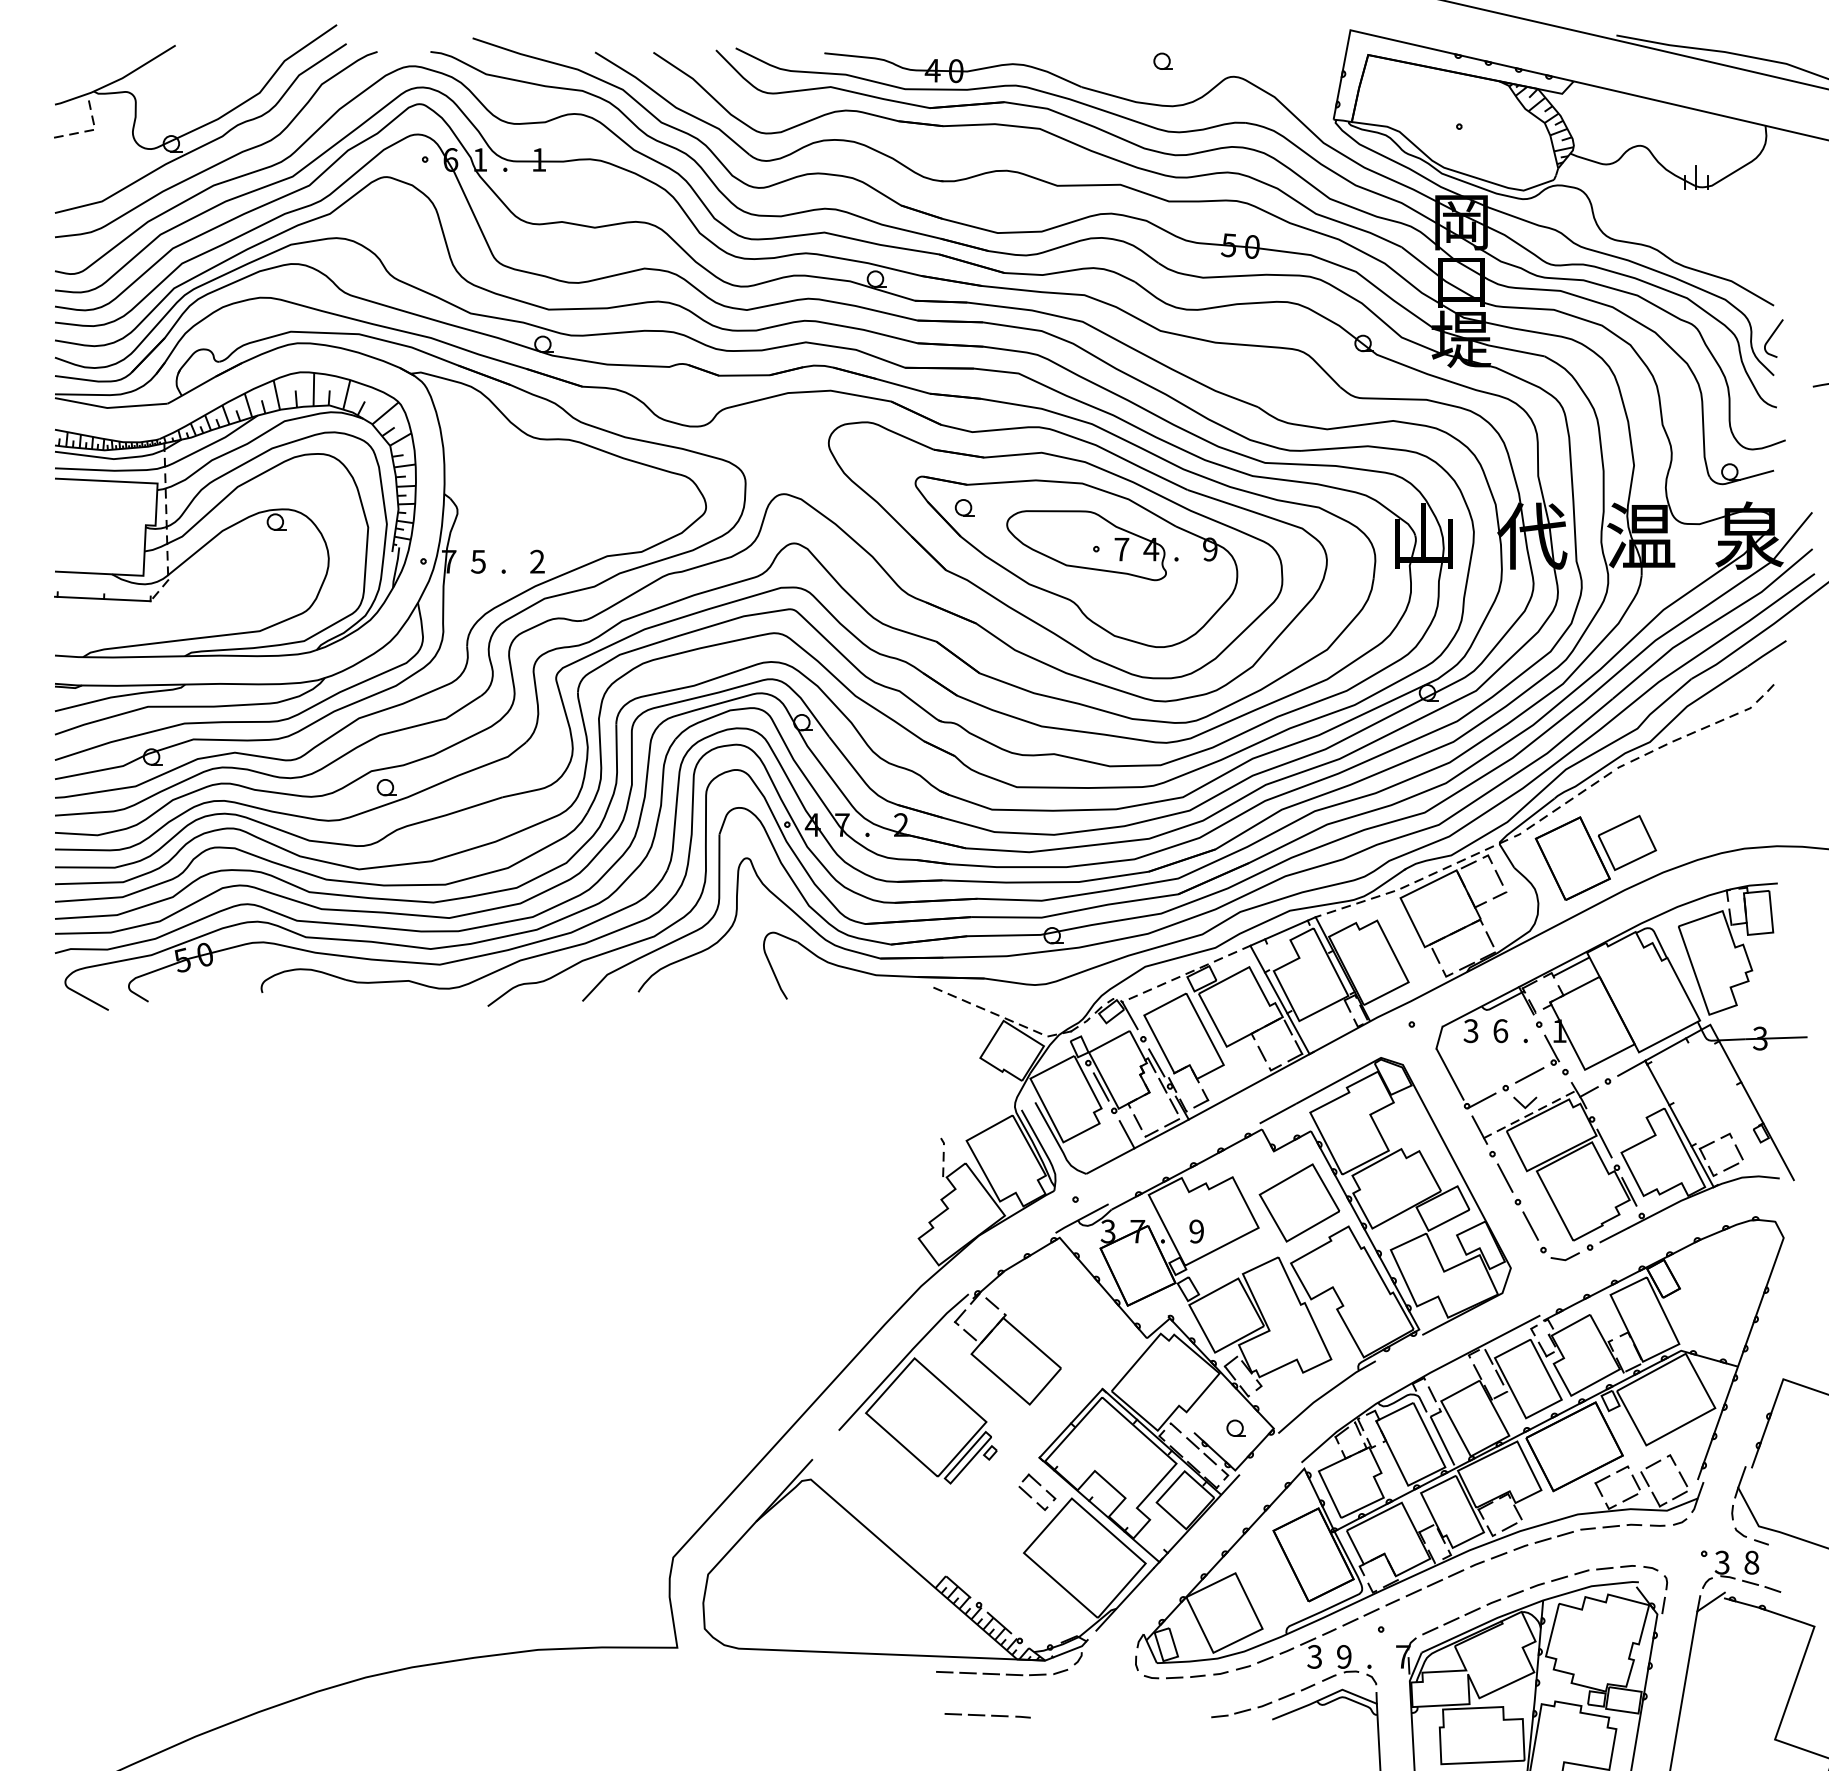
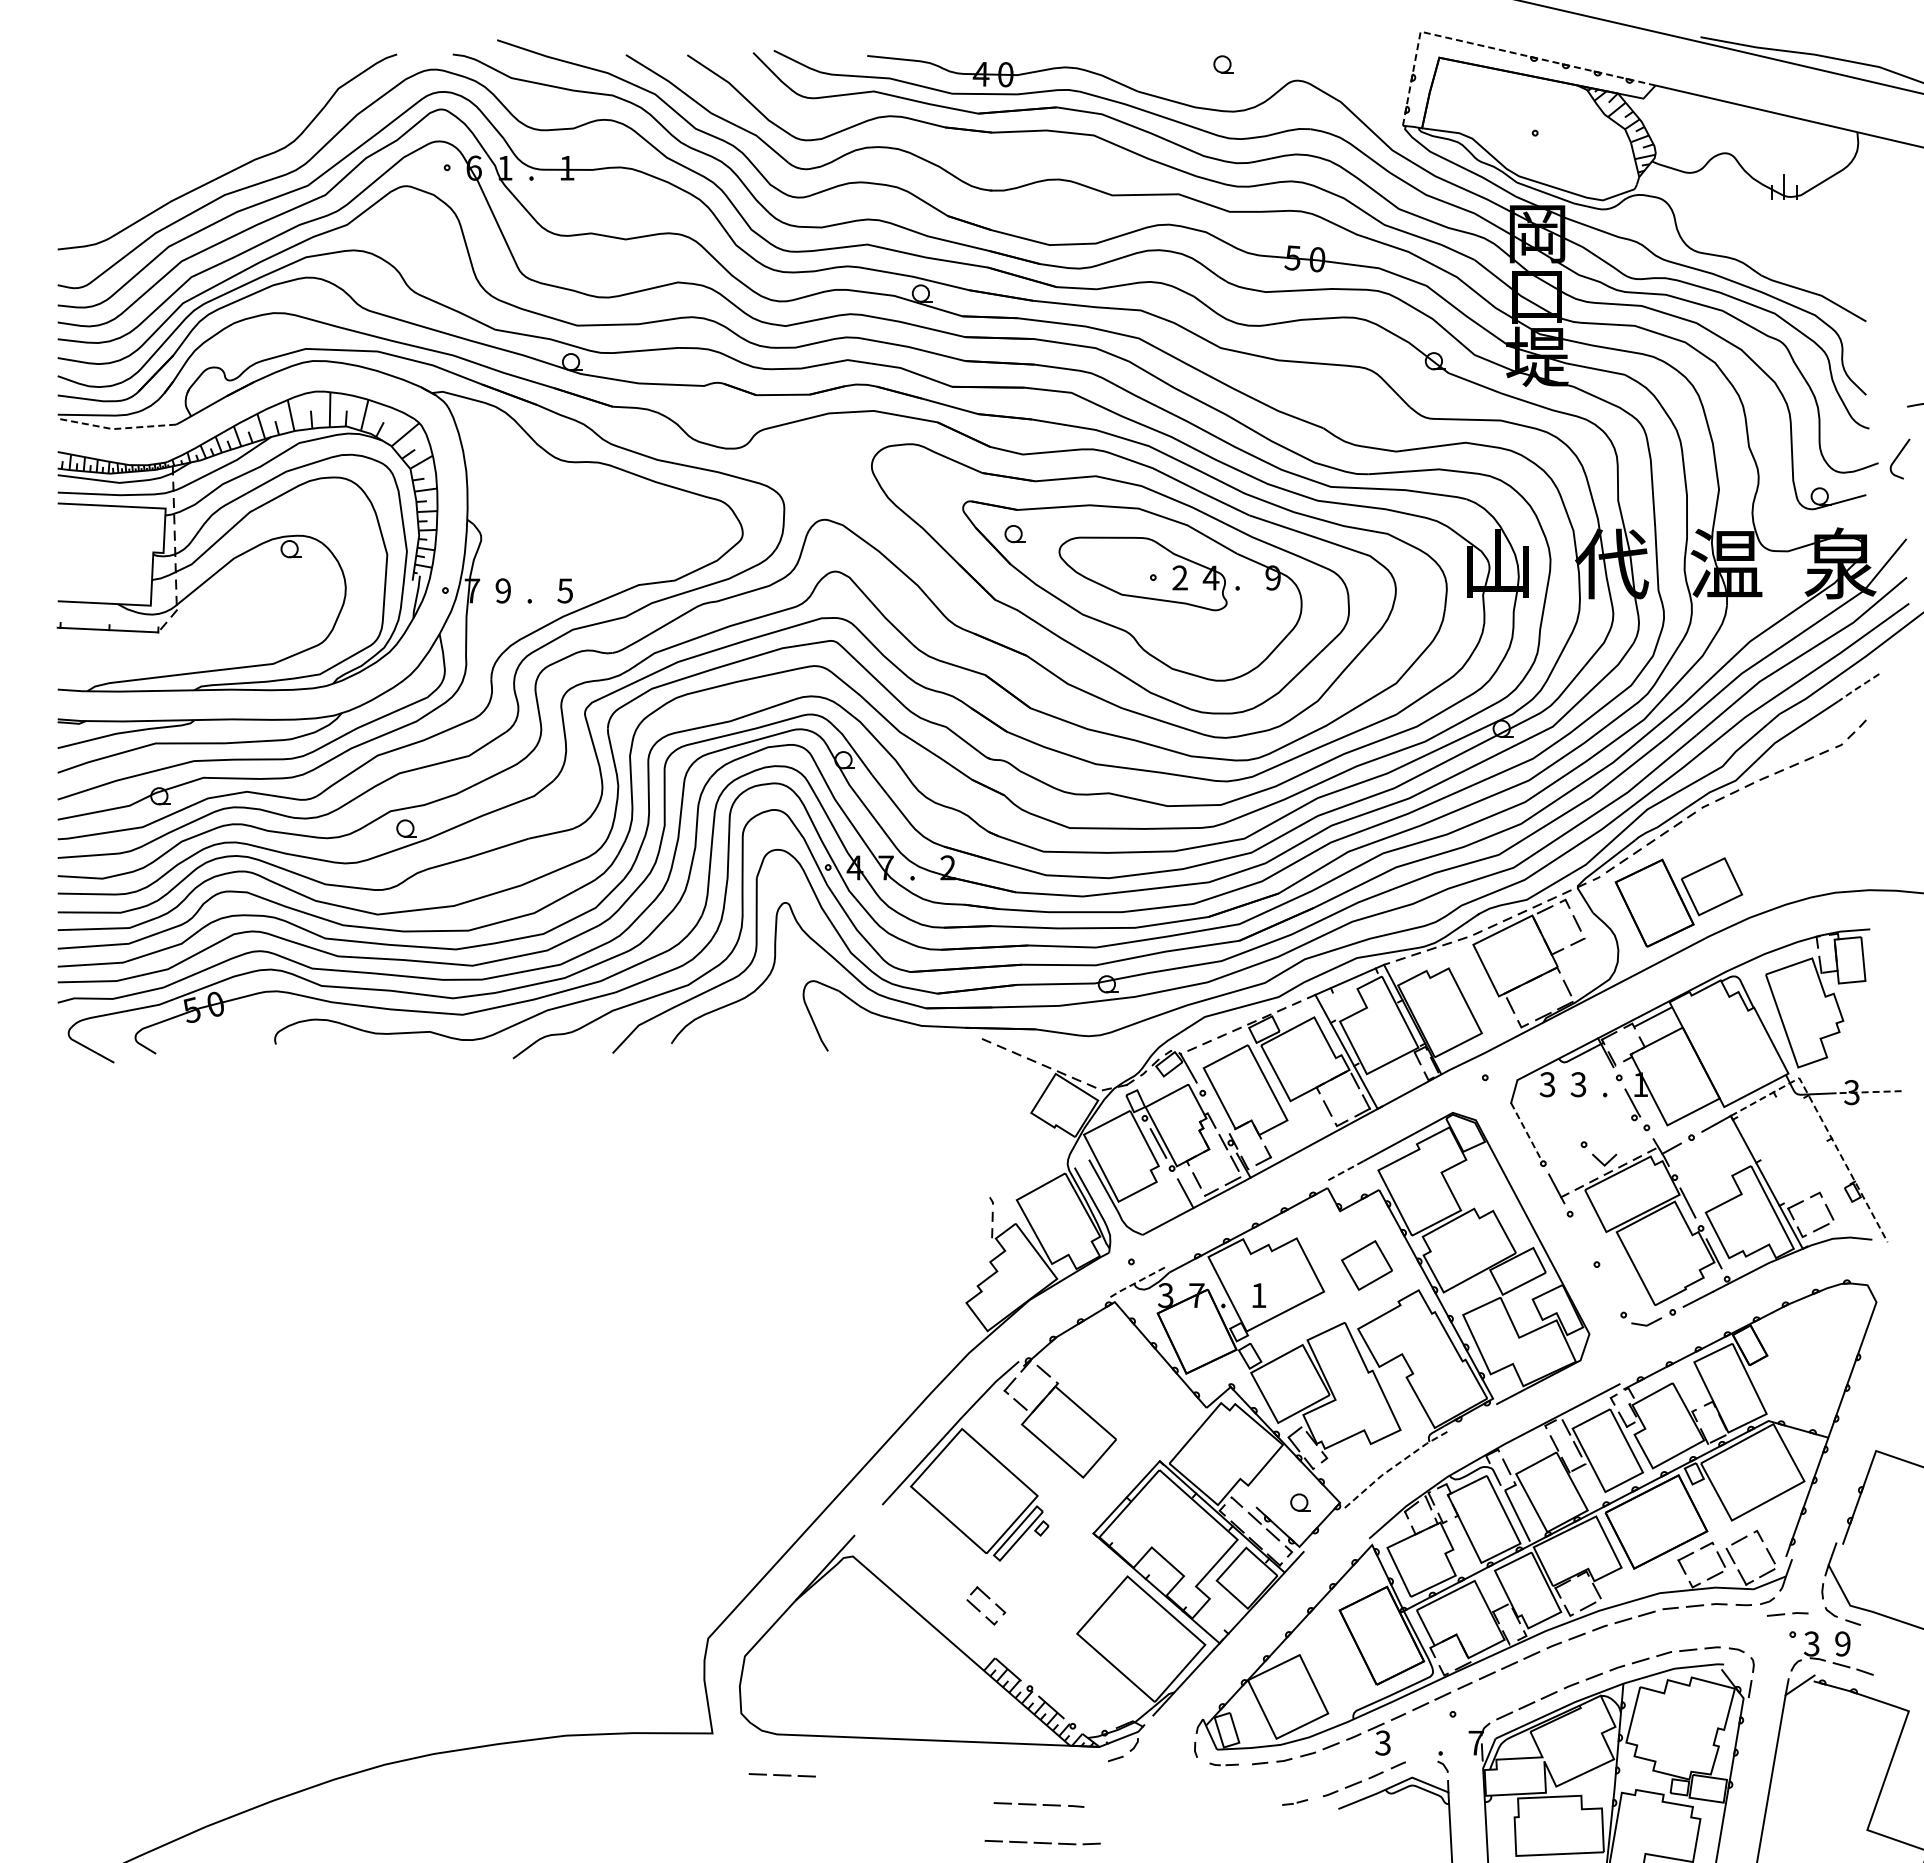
line: (1417, 45) -> (1491, 47), solid -> dashed
part: (203, 125) -> (213, 131), removed
curve: (1771, 338) -> (1897, 458), moved
line: (109, 407) -> (115, 428), solid -> dashed
text: (1121, 549) -> (1179, 577), 7 -> 2
text: (477, 561) -> (502, 590), 5 -> 9
text: (537, 561) -> (565, 590), 2 -> 5
line: (1766, 653) -> (1858, 687), solid -> dashed
text: (1500, 1030) -> (1578, 1084), 6 -> 3
line: (1777, 1038) -> (1869, 1092), solid -> dashed
line: (1156, 1062) -> (1216, 1117), removed
line: (1734, 1069) -> (1824, 1125), solid -> dashed
line: (1450, 1074) -> (1525, 1130), solid -> dashed
line: (1528, 1074) -> (1608, 1130), removed
line: (1481, 1100) -> (1558, 1157), removed
line: (1278, 1113) -> (1344, 1171), solid -> dashed
line: (1505, 1178) -> (1583, 1239), removed
part: (1298, 1202) -> (1366, 1265), size x0.6
line: (1082, 1218) -> (1138, 1281), solid -> dashed
line: (1530, 1225) -> (1610, 1289), removed
text: (1196, 1231) -> (1258, 1295), 9 -> 1
line: (1324, 1394) -> (1393, 1467), solid -> dashed
part: (1040, 1486) -> (989, 1599), moved
part: (1699, 1534) -> (1787, 1614), added
text: (1751, 1562) -> (1842, 1643), 8 -> 9
part: (1347, 1659) -> (1417, 1745), removed
part: (991, 1673) -> (1042, 1842), moved
part: (1163, 1677) -> (1223, 1764), size x0.7
line: (742, 1687) -> (781, 1775), added
part: (1230, 1713) -> (1294, 1802), size x0.6

